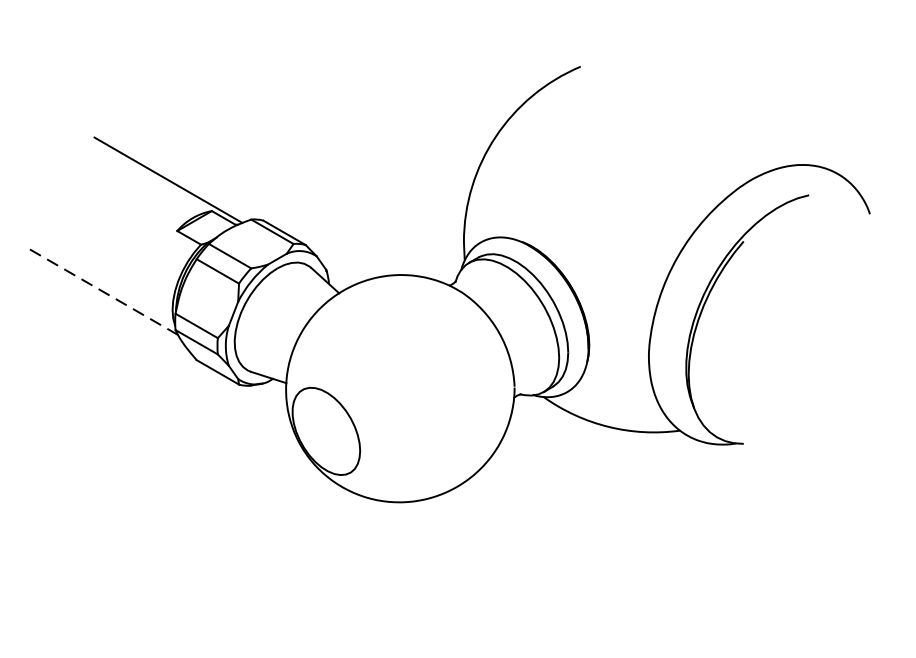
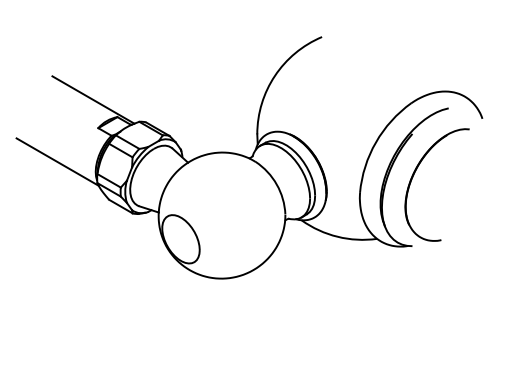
line: (105, 292) -> (58, 162), dashed -> solid
part: (747, 316) -> (414, 175), added

